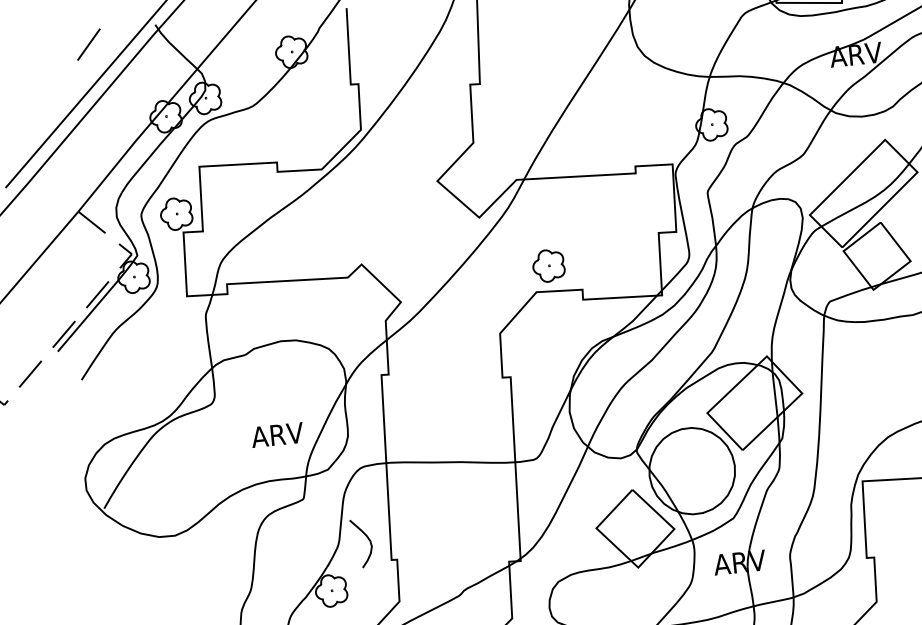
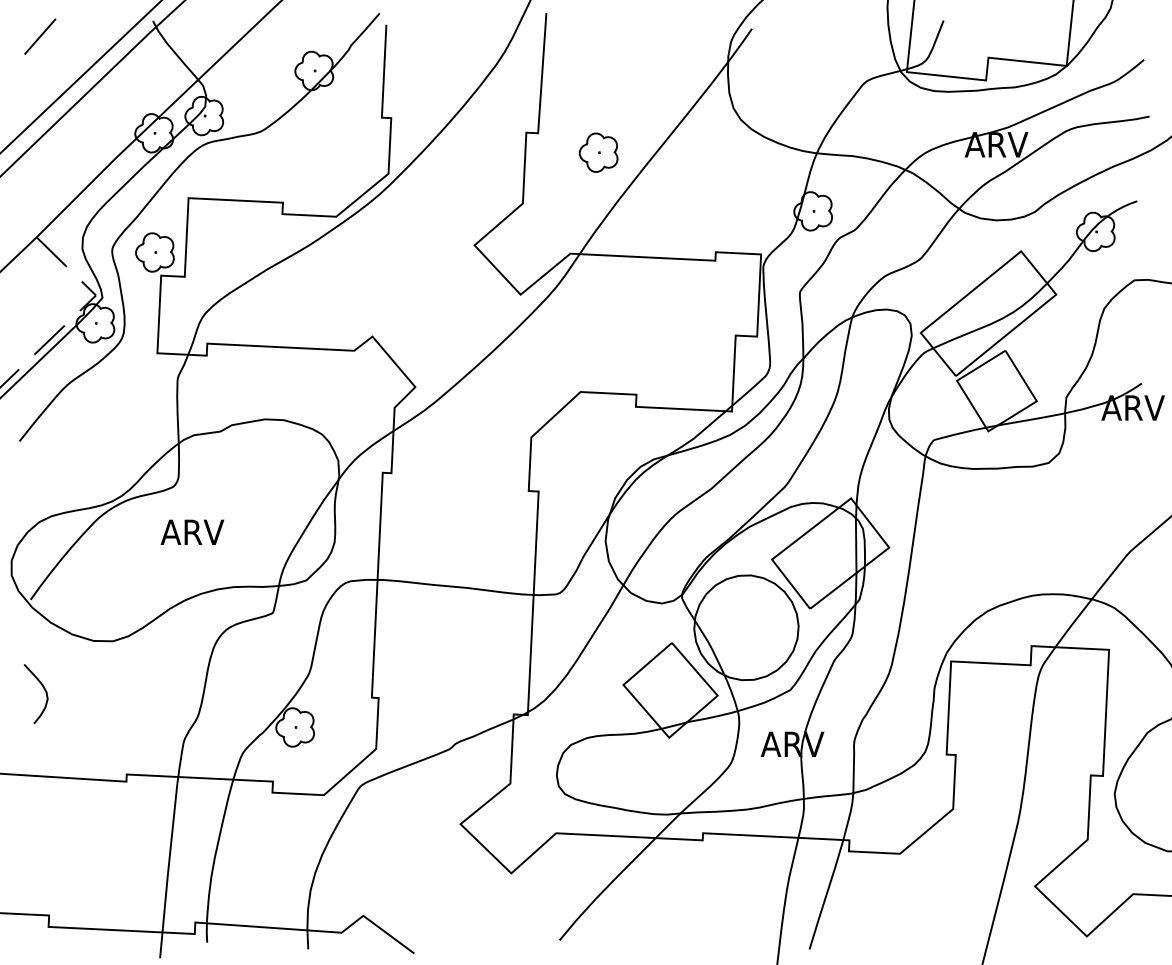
line: (89, 44) -> (40, 36), moved
part: (548, 265) -> (598, 152), moved
text: (277, 434) -> (192, 531), moved
curve: (366, 537) -> (42, 687), moved

